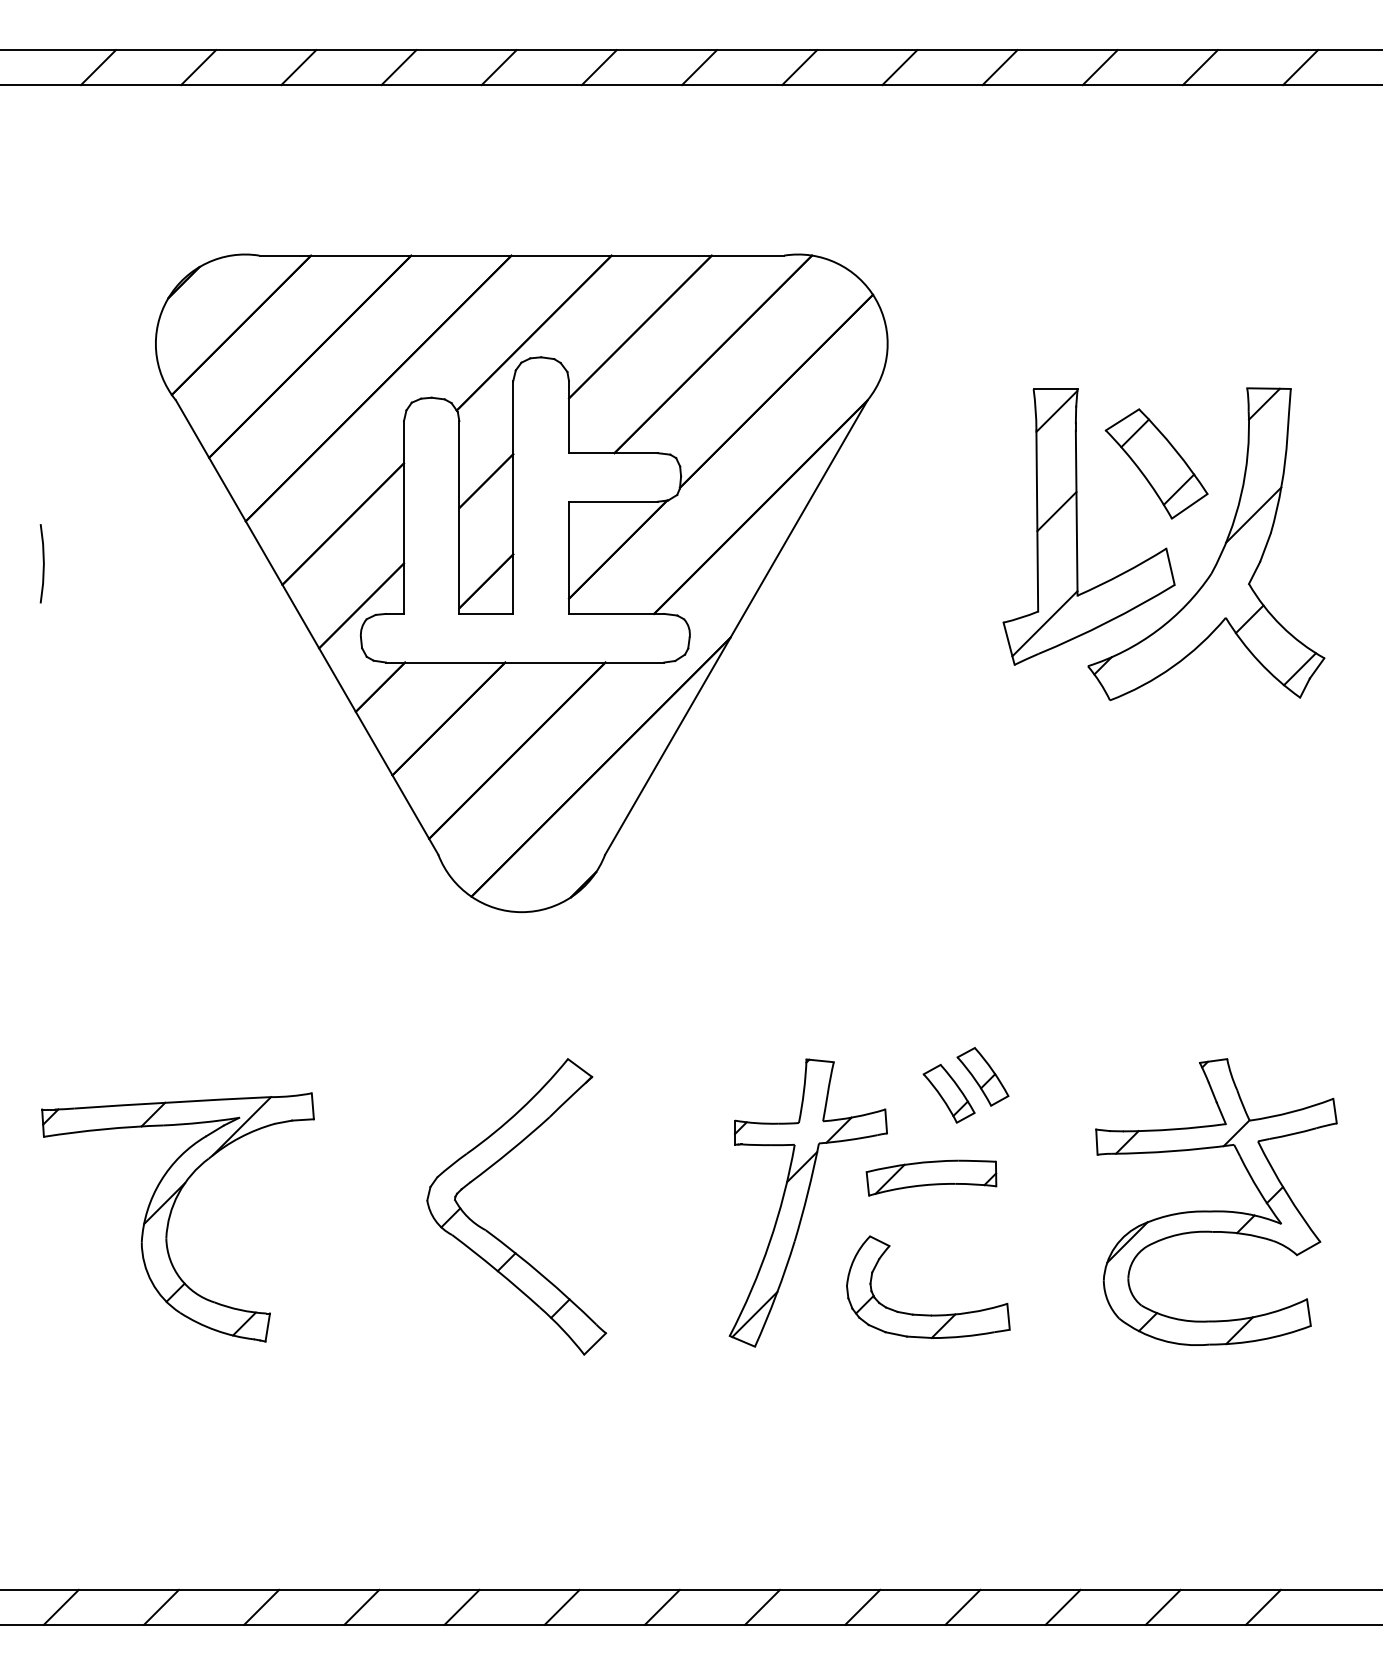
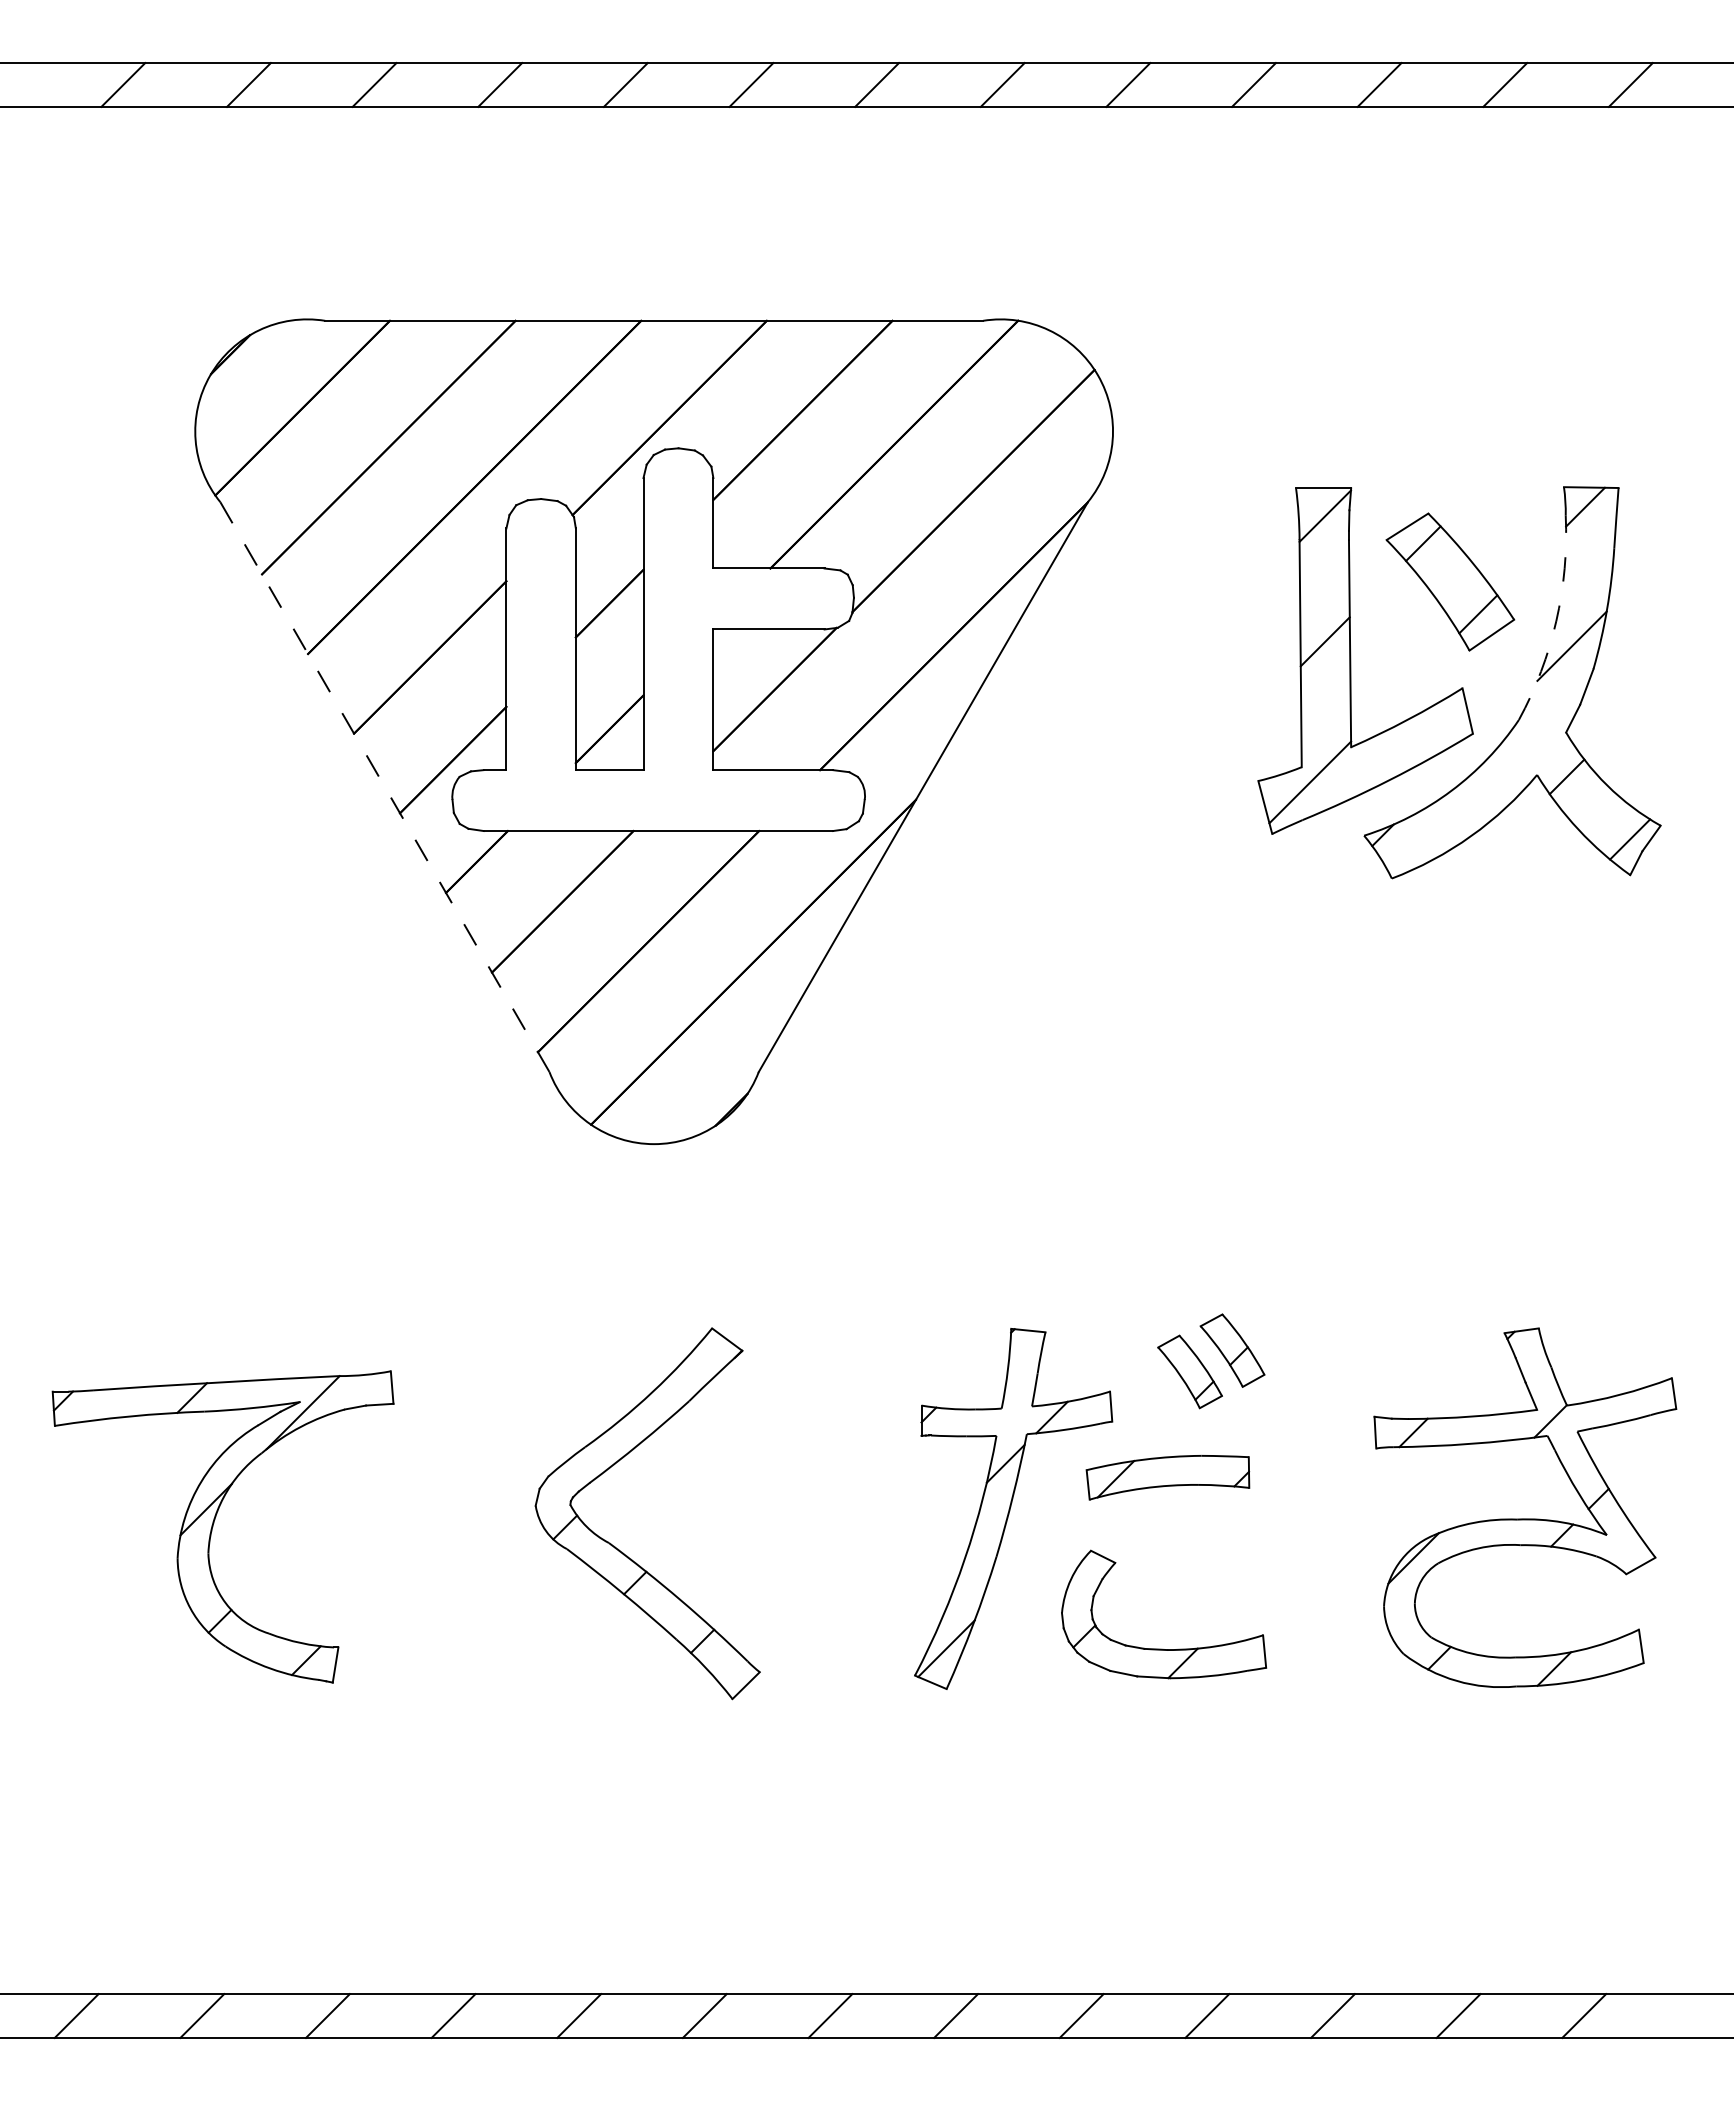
arc: (1241, 495) -> (1556, 621), solid -> dashed
line: (42, 562) -> (53, 705), removed
line: (307, 627) -> (385, 787), solid -> dashed

